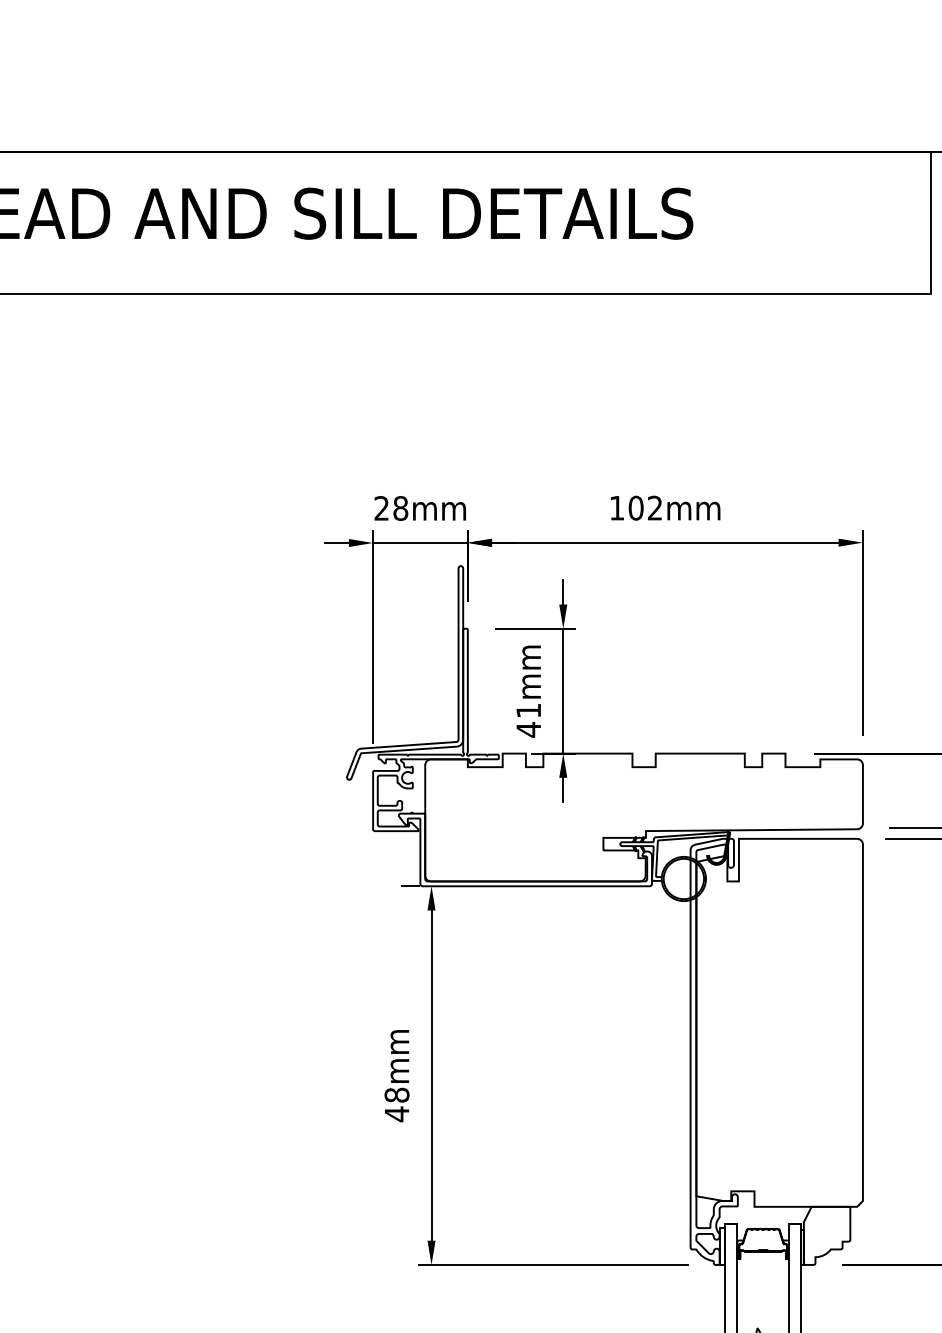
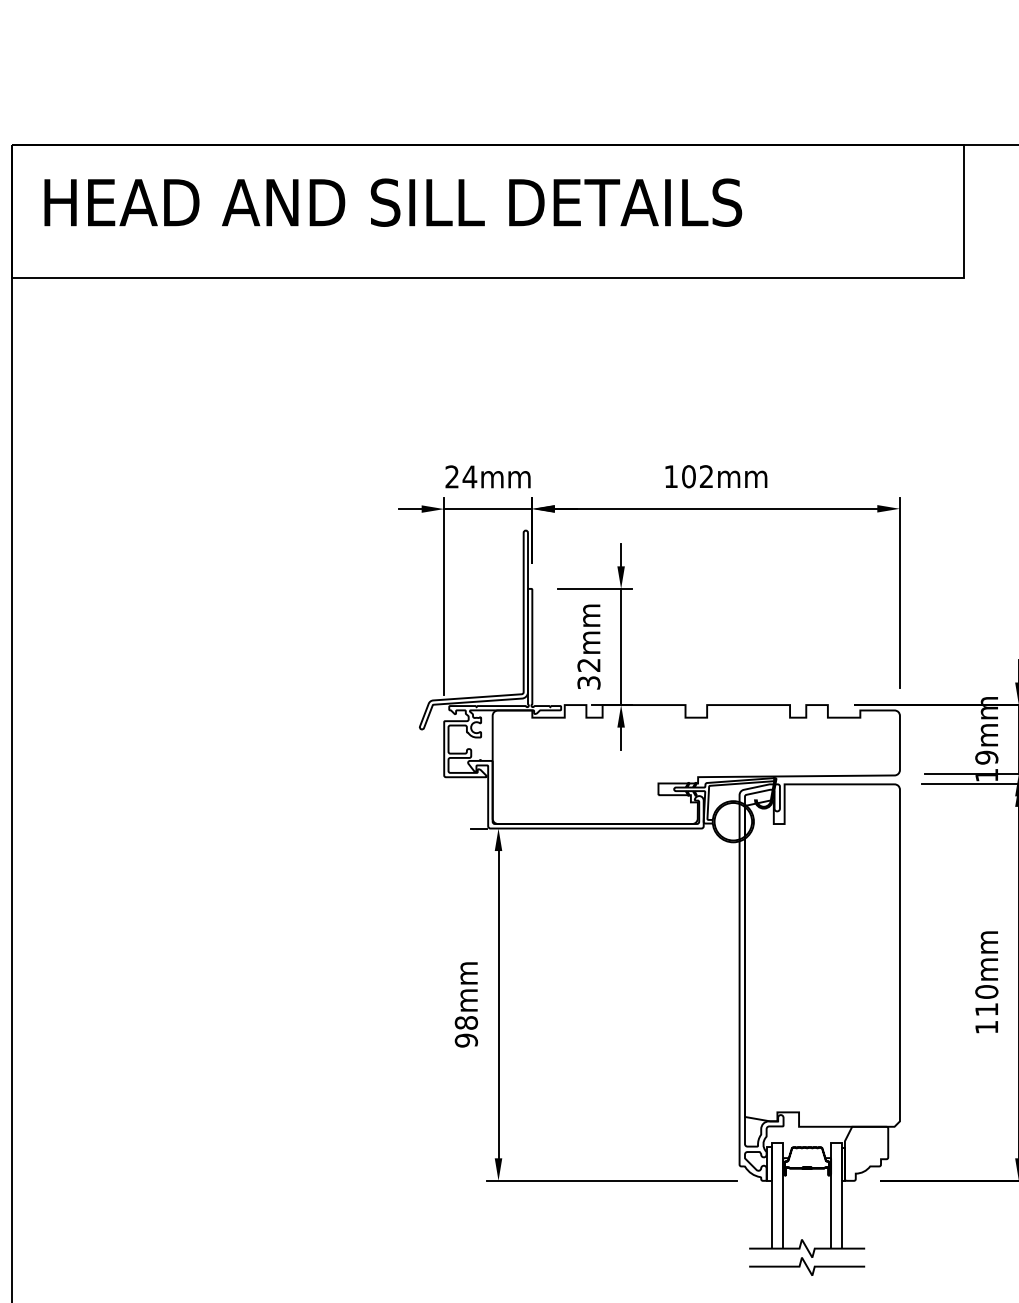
text: (400, 507) -> (469, 476), 28mm -> 24mm
text: (528, 720) -> (588, 674), 41mm -> 32mm
text: (397, 1114) -> (466, 1040), 48mm -> 98mm

